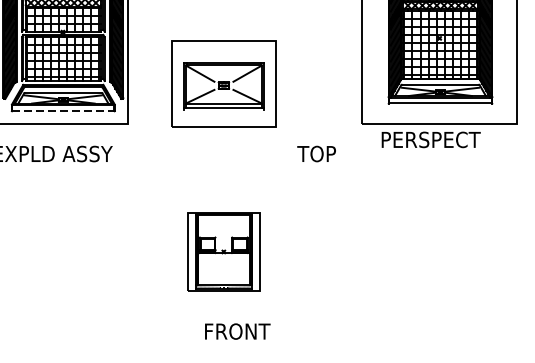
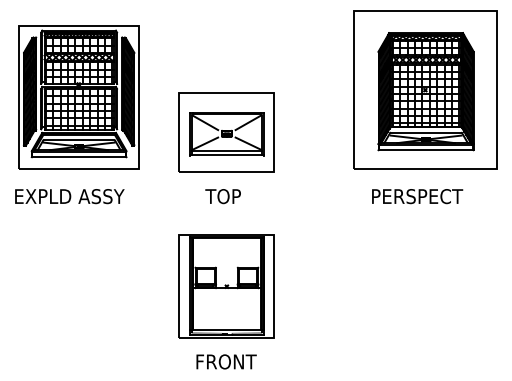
line: (63, 110) -> (79, 156), dashed -> solid
text: (431, 139) -> (417, 196), moved
text: (315, 153) -> (222, 196), moved
part: (223, 251) -> (226, 286), size x1.43
text: (237, 331) -> (226, 361), moved

